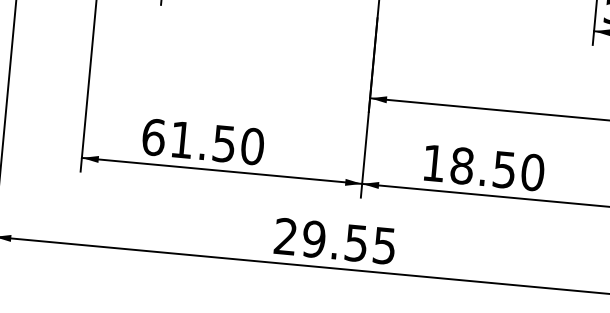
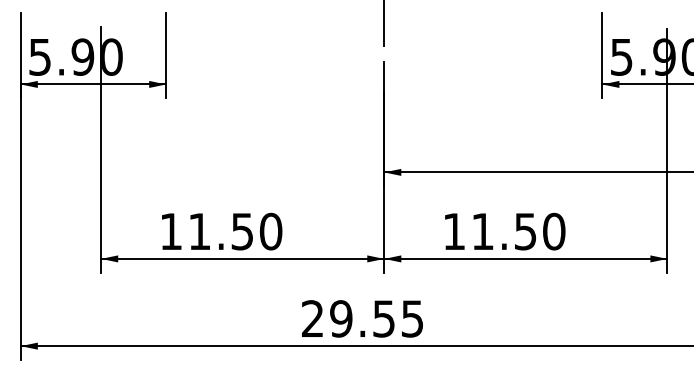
text: (154, 137) -> (171, 231), 61.50 -> 11.50
text: (461, 165) -> (482, 231), 18.50 -> 11.50

